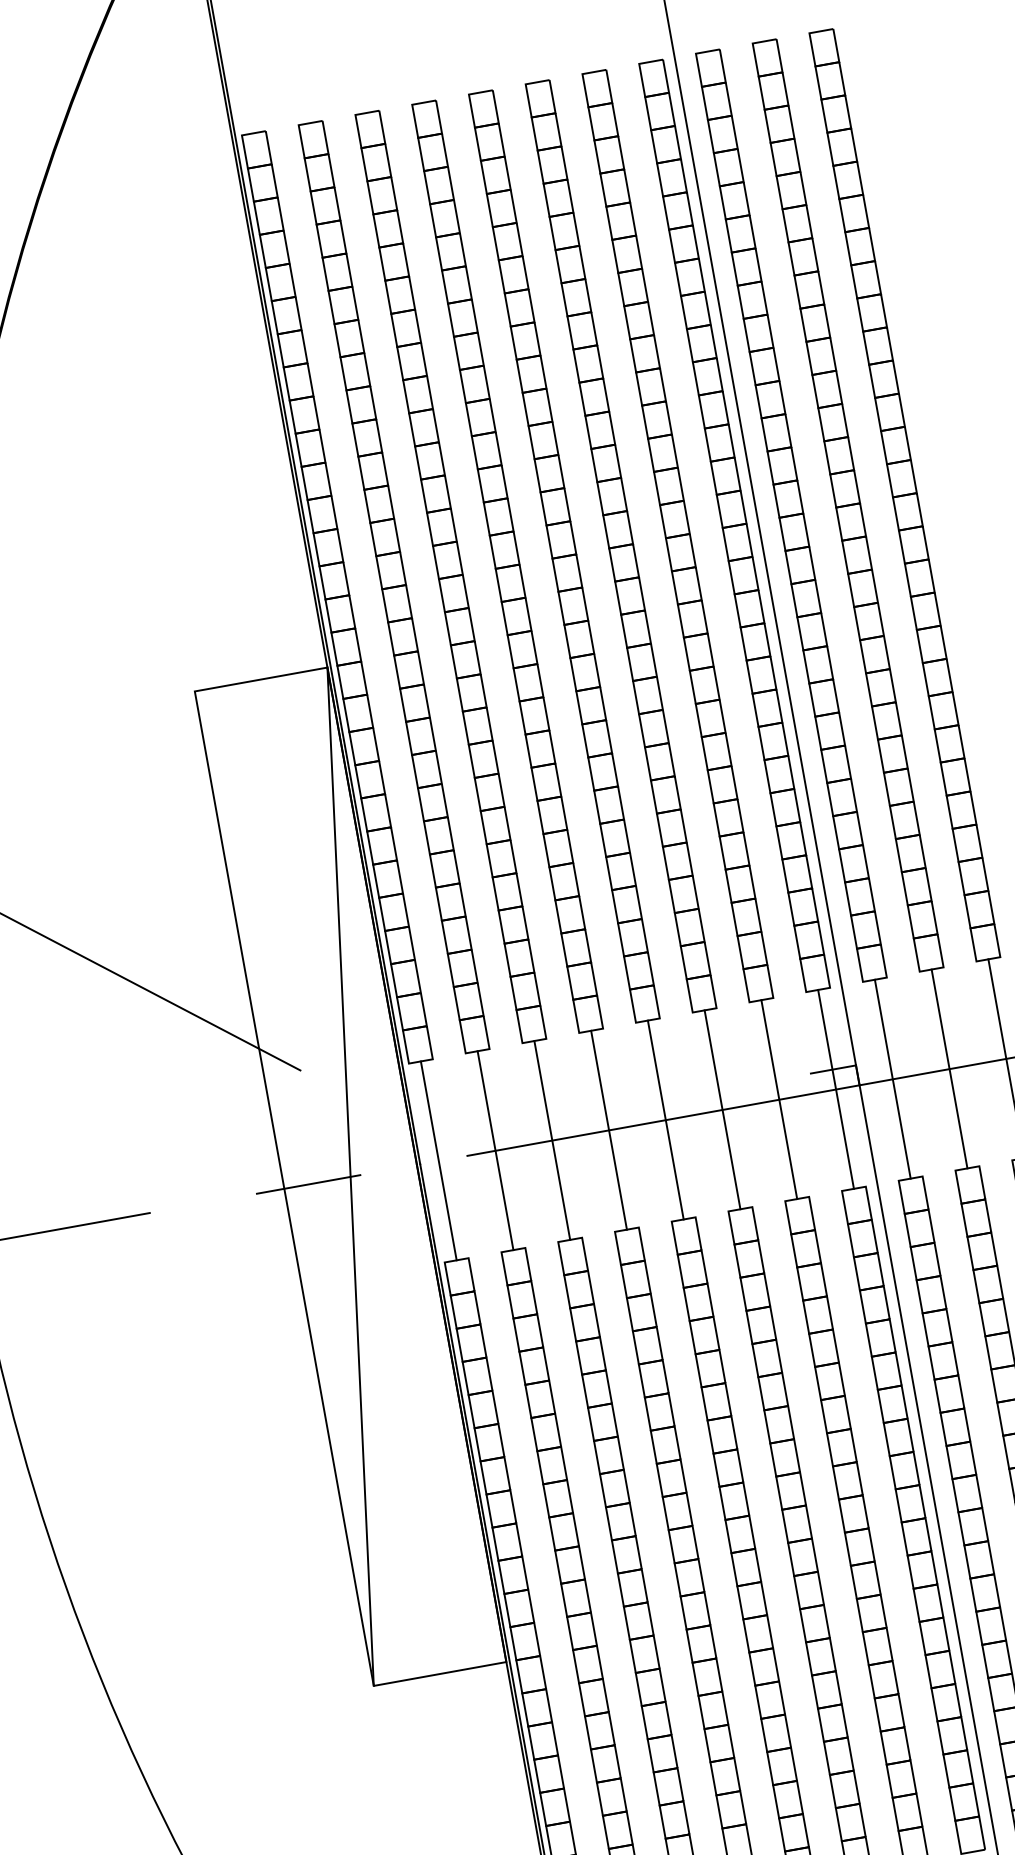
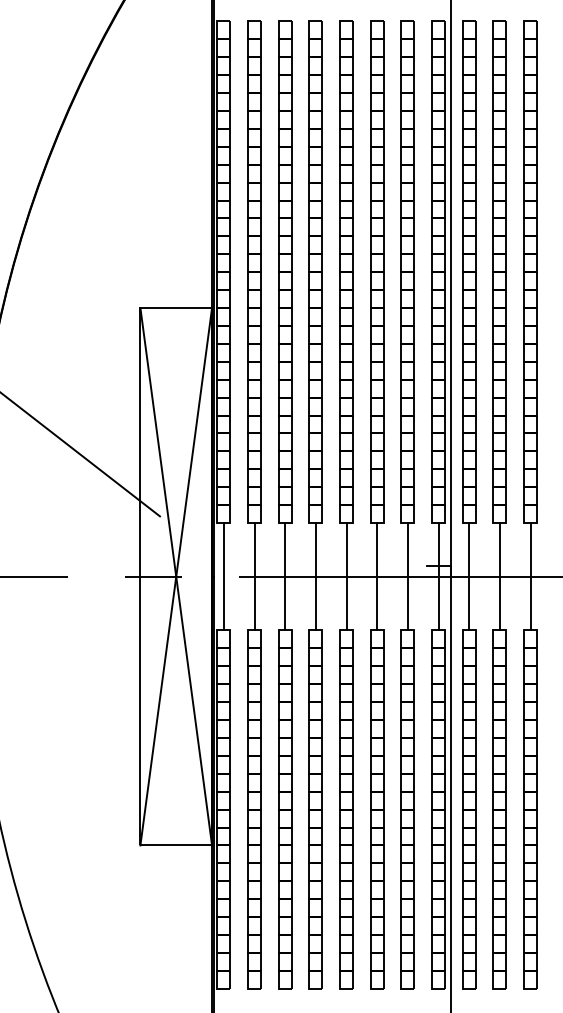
line: (350, 1176) -> (176, 576), added

